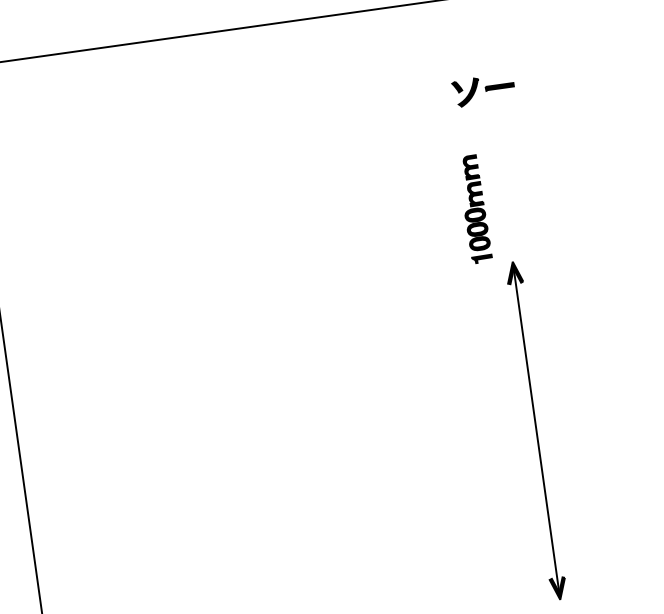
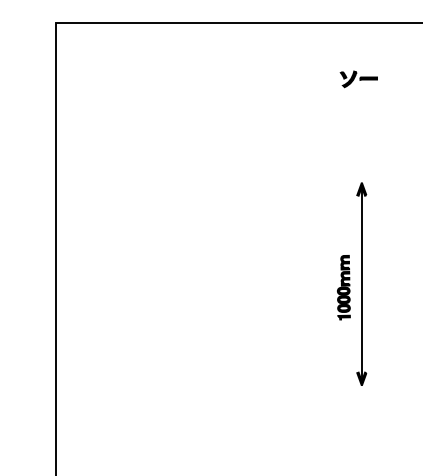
part: (474, 209) -> (343, 287), moved

